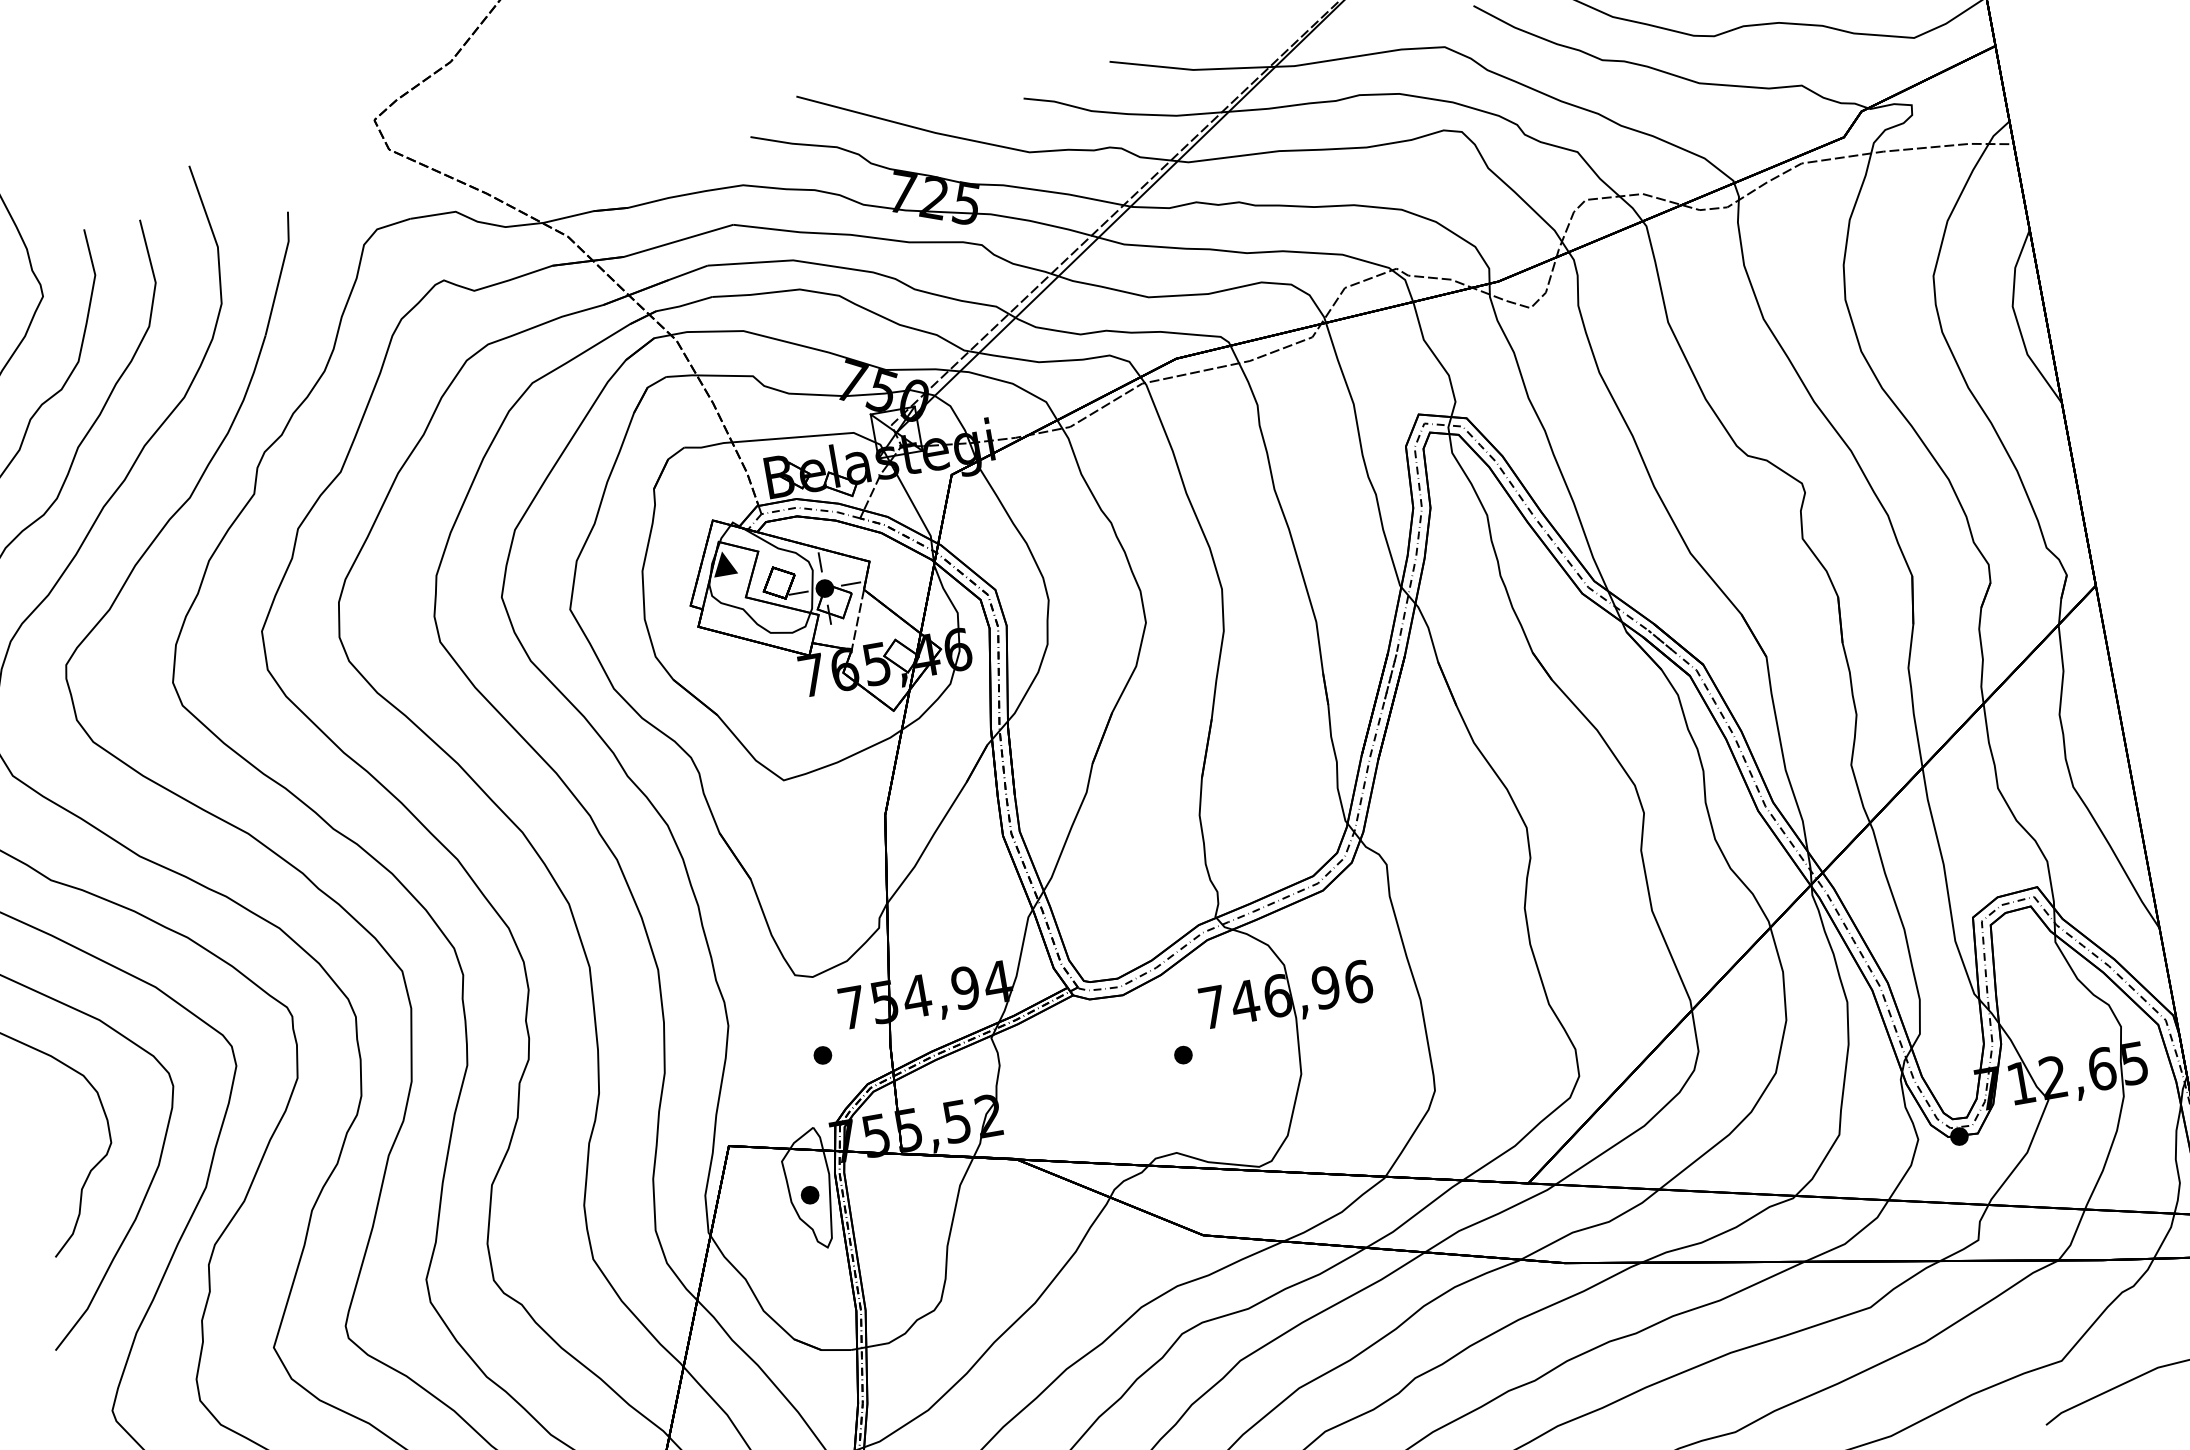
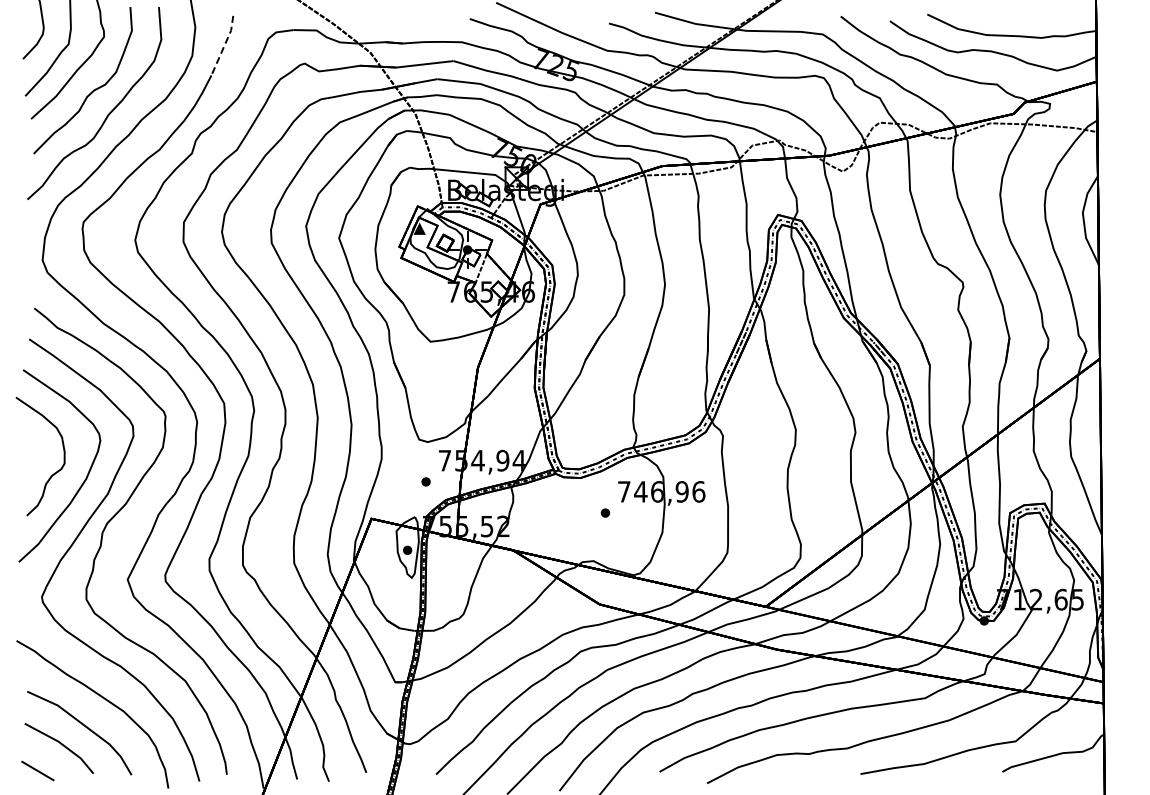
line: (281, 274) -> (224, 46), solid -> dashed

